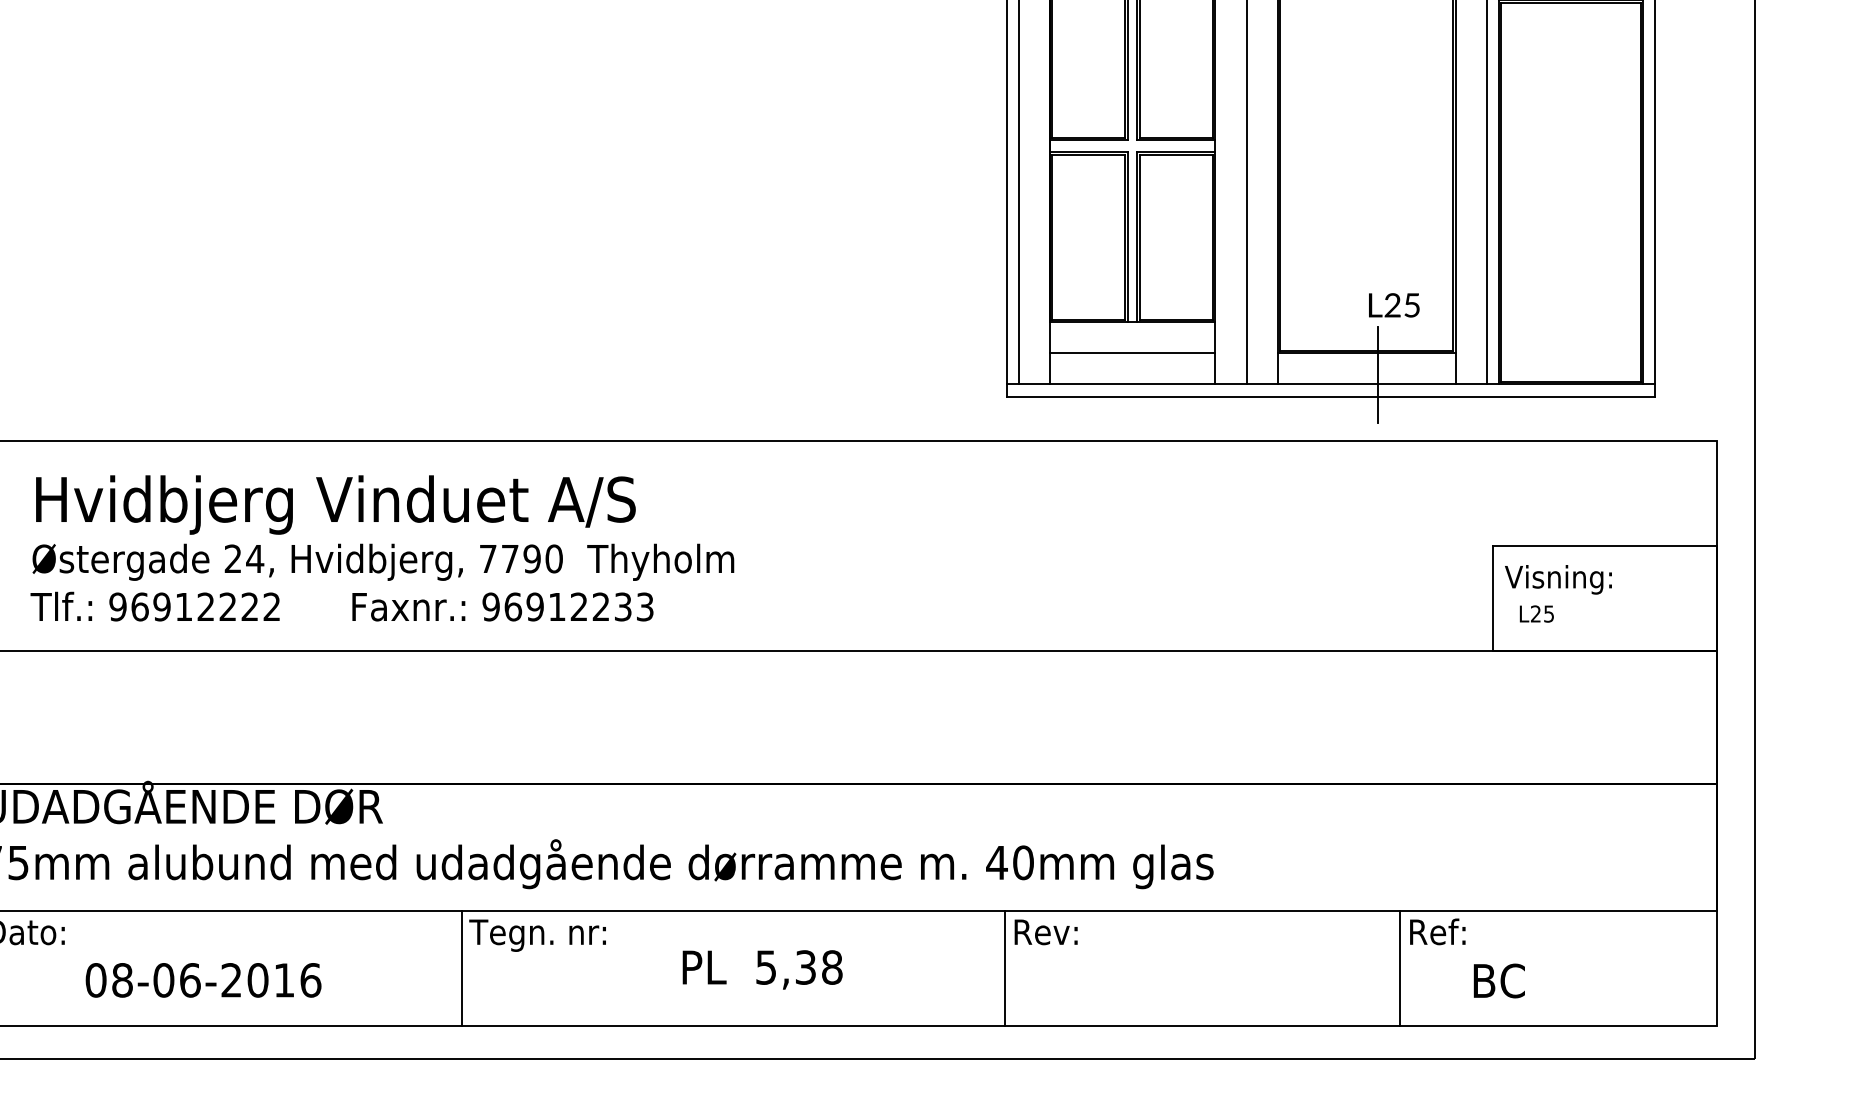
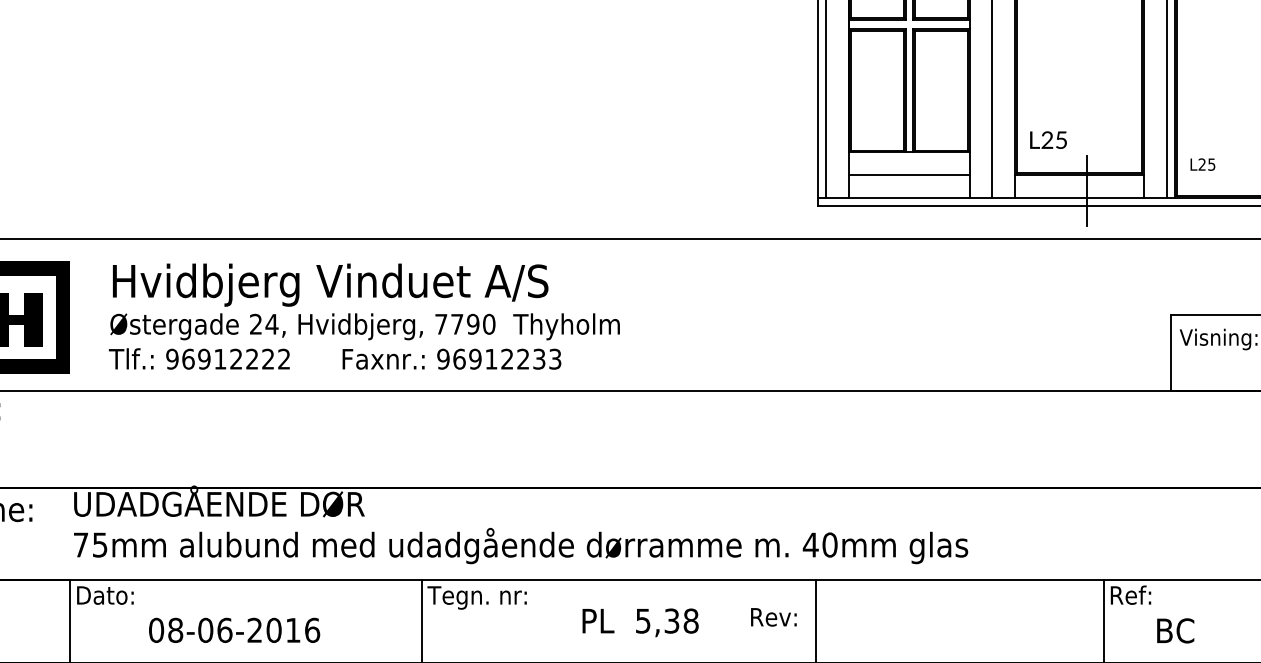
text: (1394, 305) -> (1048, 140), moved
text: (1536, 613) -> (1202, 164), moved
text: (1045, 932) -> (773, 617), moved

